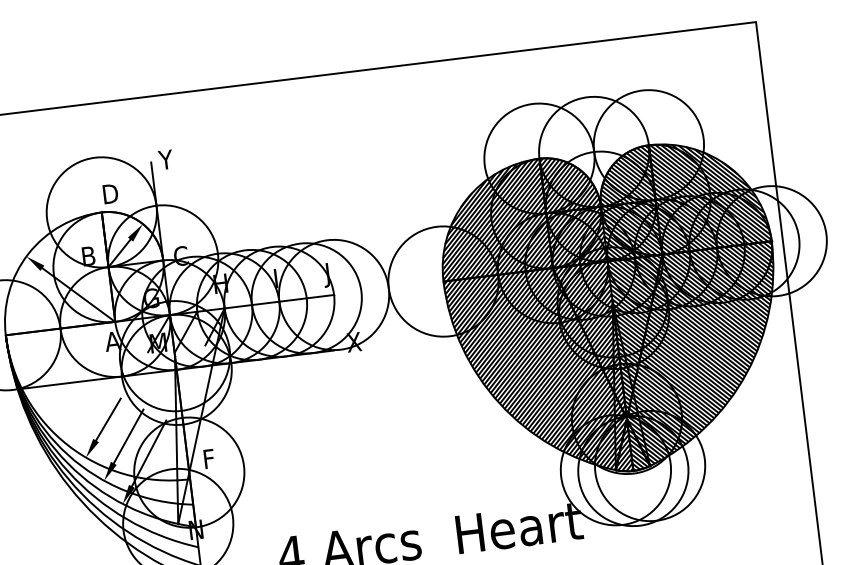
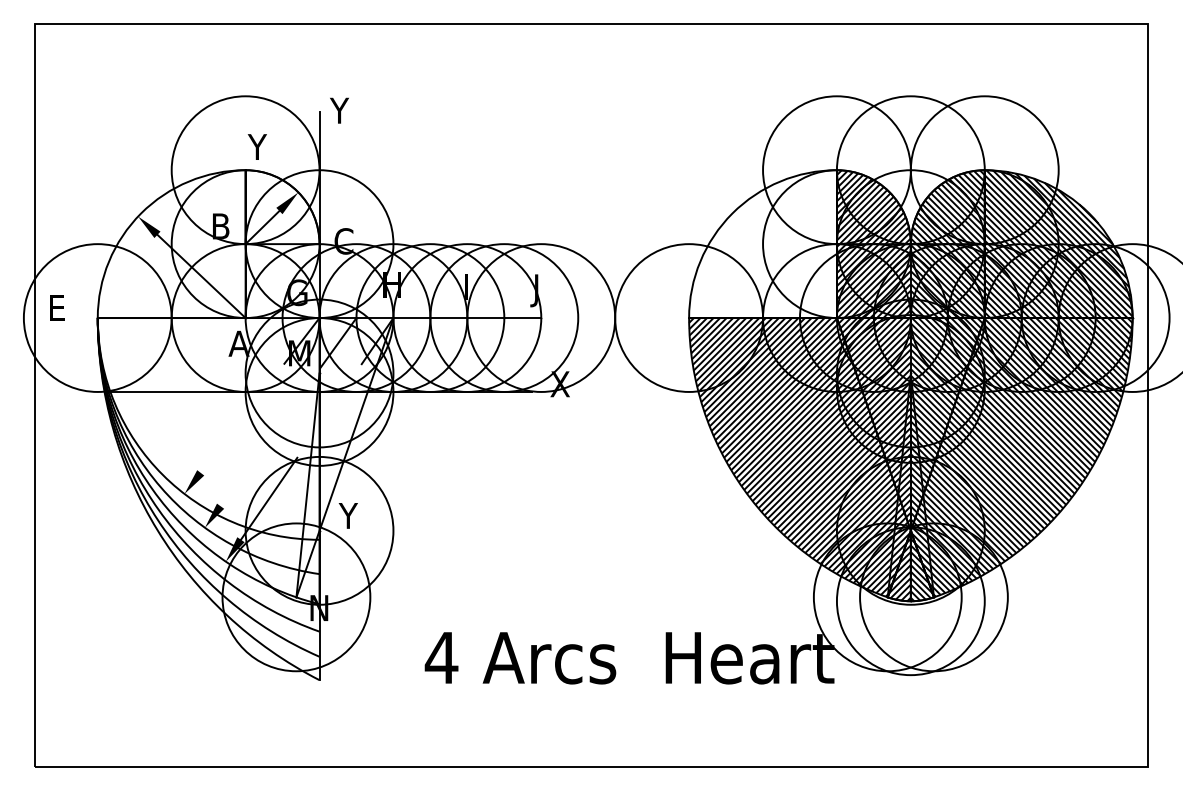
text: (109, 193) -> (258, 146), D -> Y
hatch: (491, 220) -> (762, 244), removed
line: (108, 419) -> (220, 446), removed
line: (128, 436) -> (244, 472), removed
text: (208, 458) -> (347, 515), F -> Y

